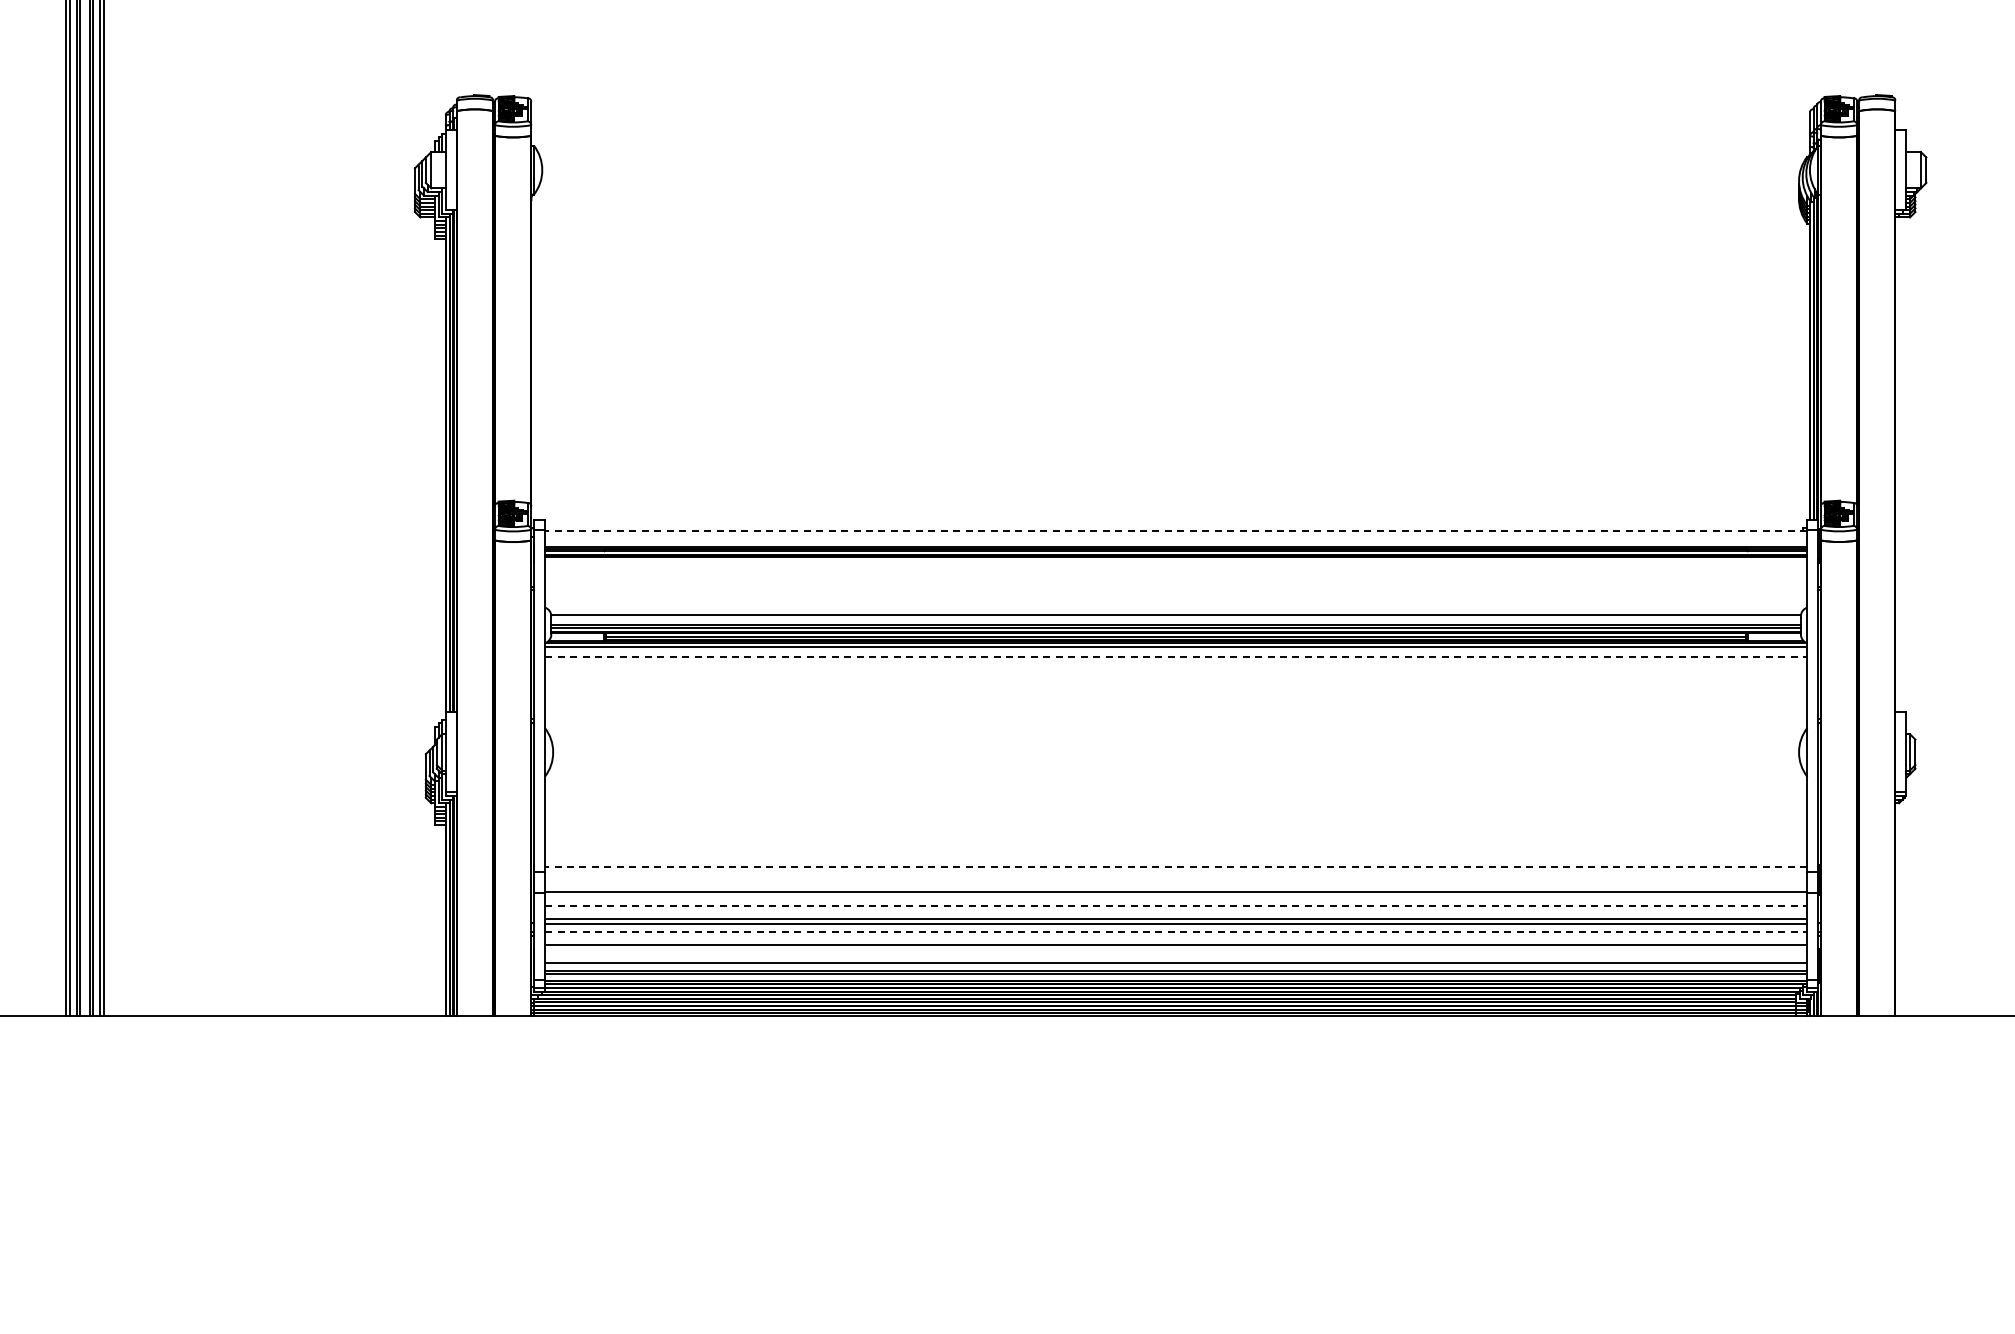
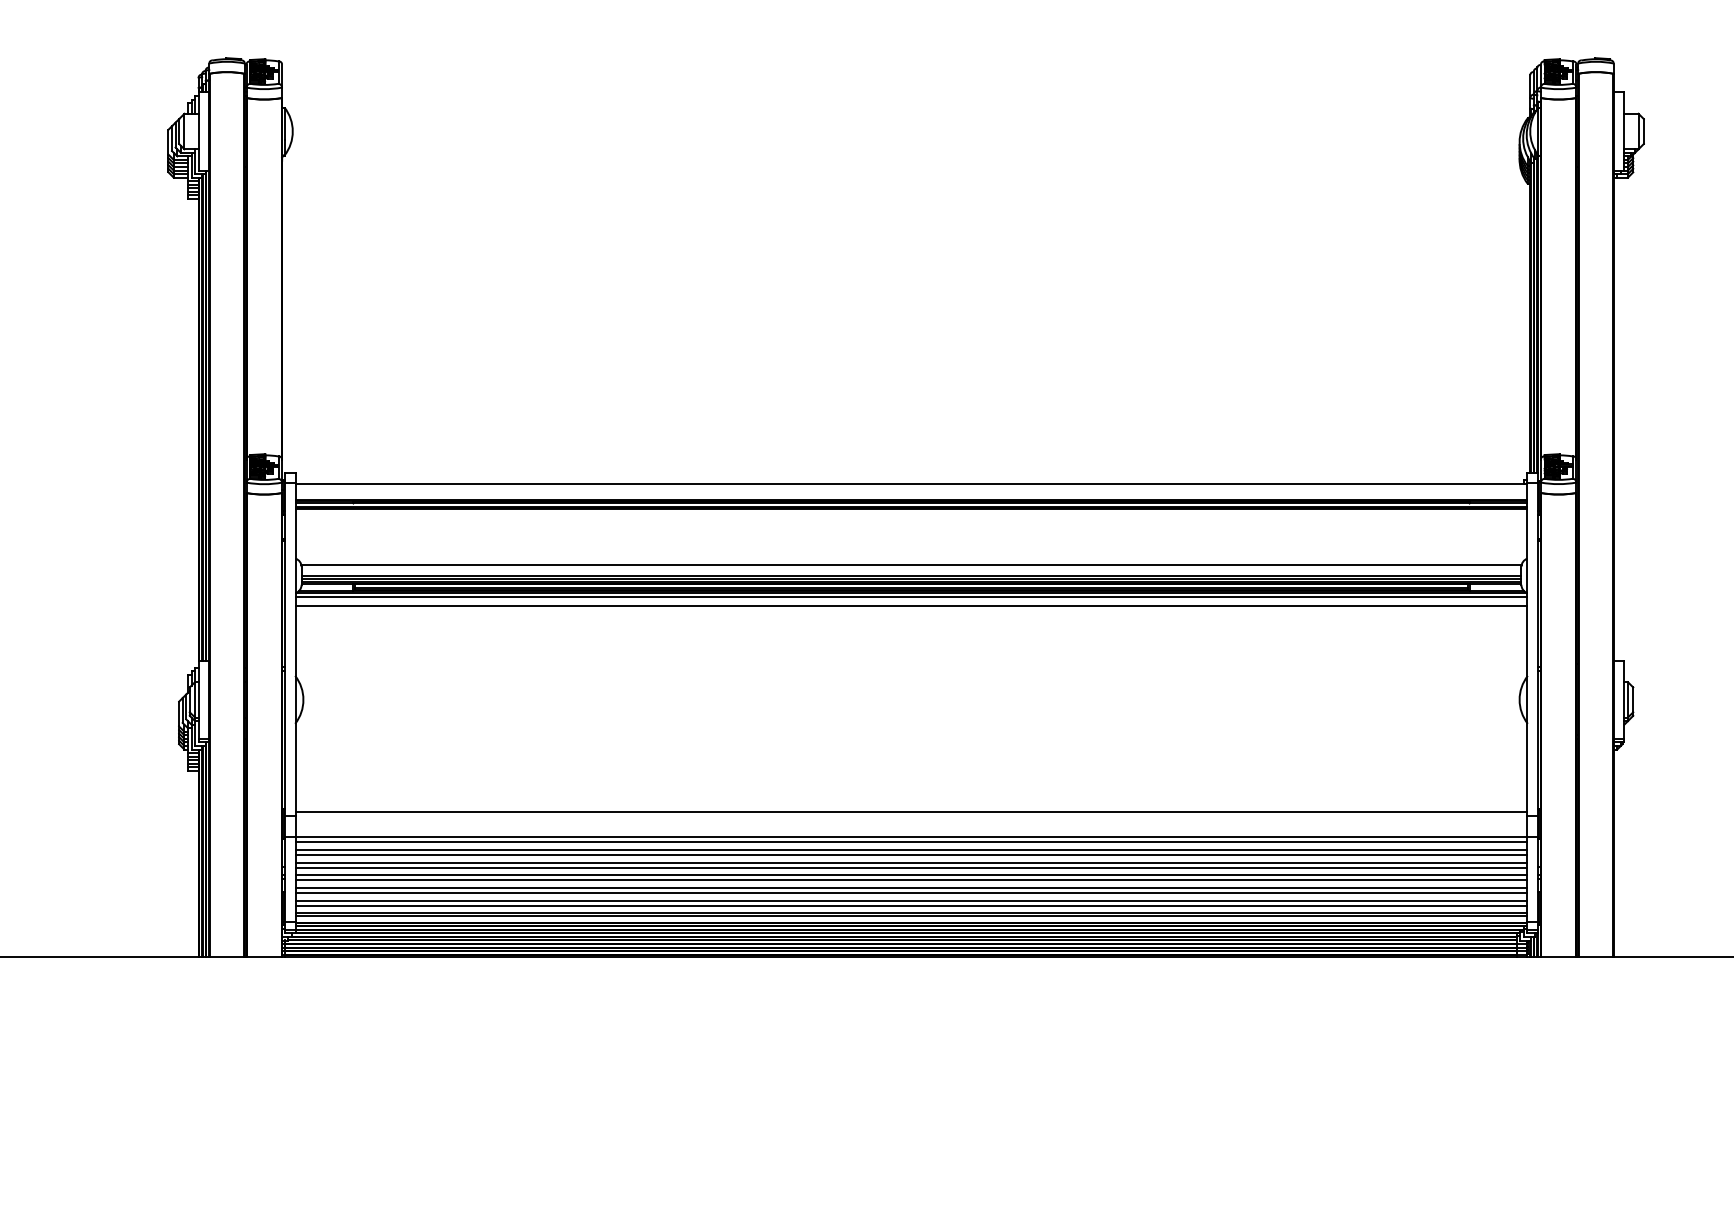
line: (1176, 531) -> (911, 484), dashed -> solid
line: (1176, 656) -> (911, 606), dashed -> solid
line: (1176, 867) -> (911, 812), dashed -> solid
line: (1176, 898) -> (911, 842), added
line: (1176, 905) -> (911, 849), dashed -> solid
line: (1176, 911) -> (911, 855), added
line: (1176, 931) -> (911, 874), dashed -> solid
line: (1176, 937) -> (911, 880), added
line: (1176, 950) -> (911, 893), added
line: (1176, 957) -> (911, 900), added

